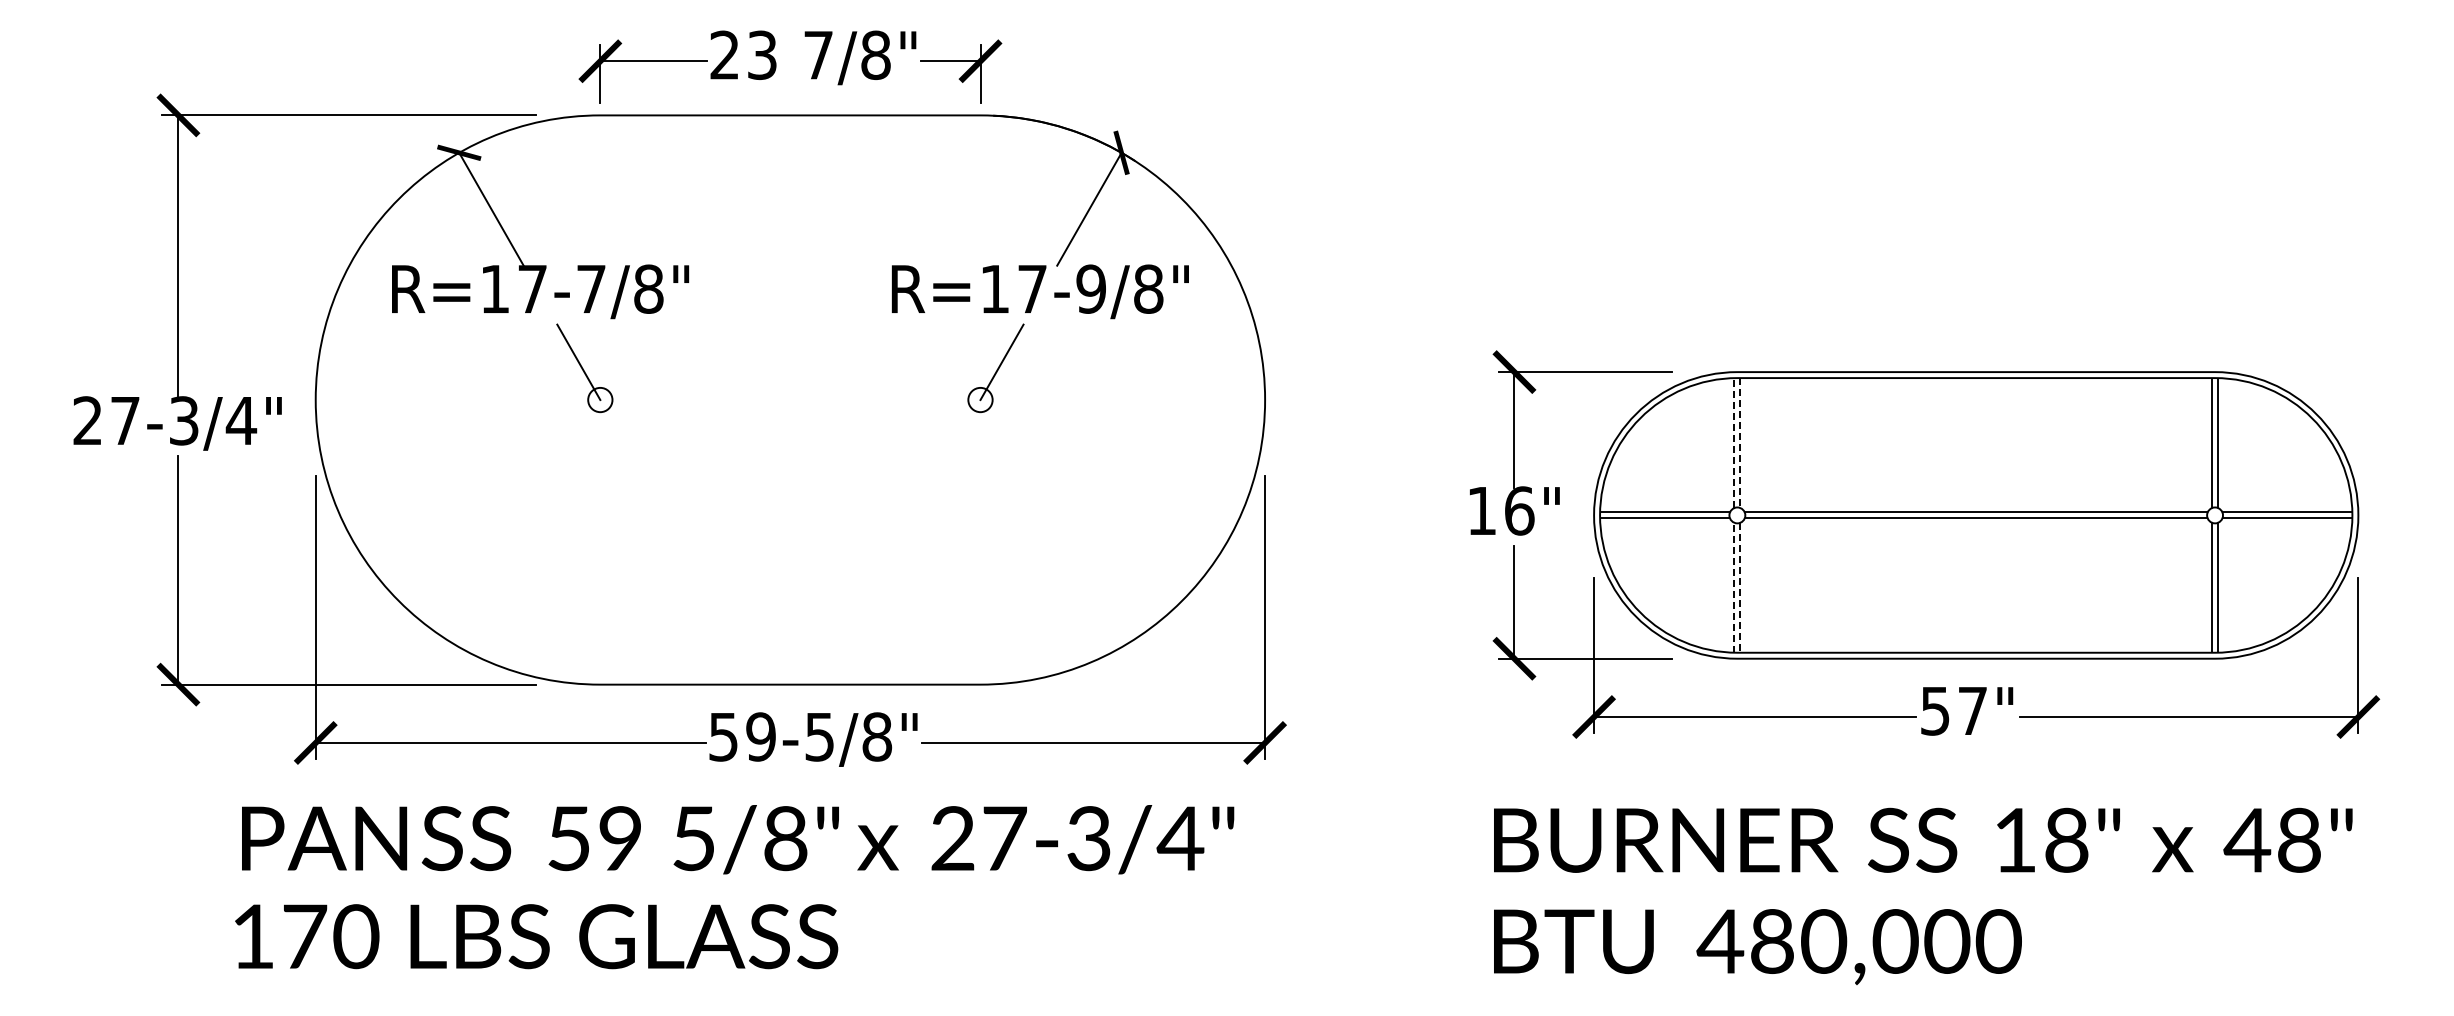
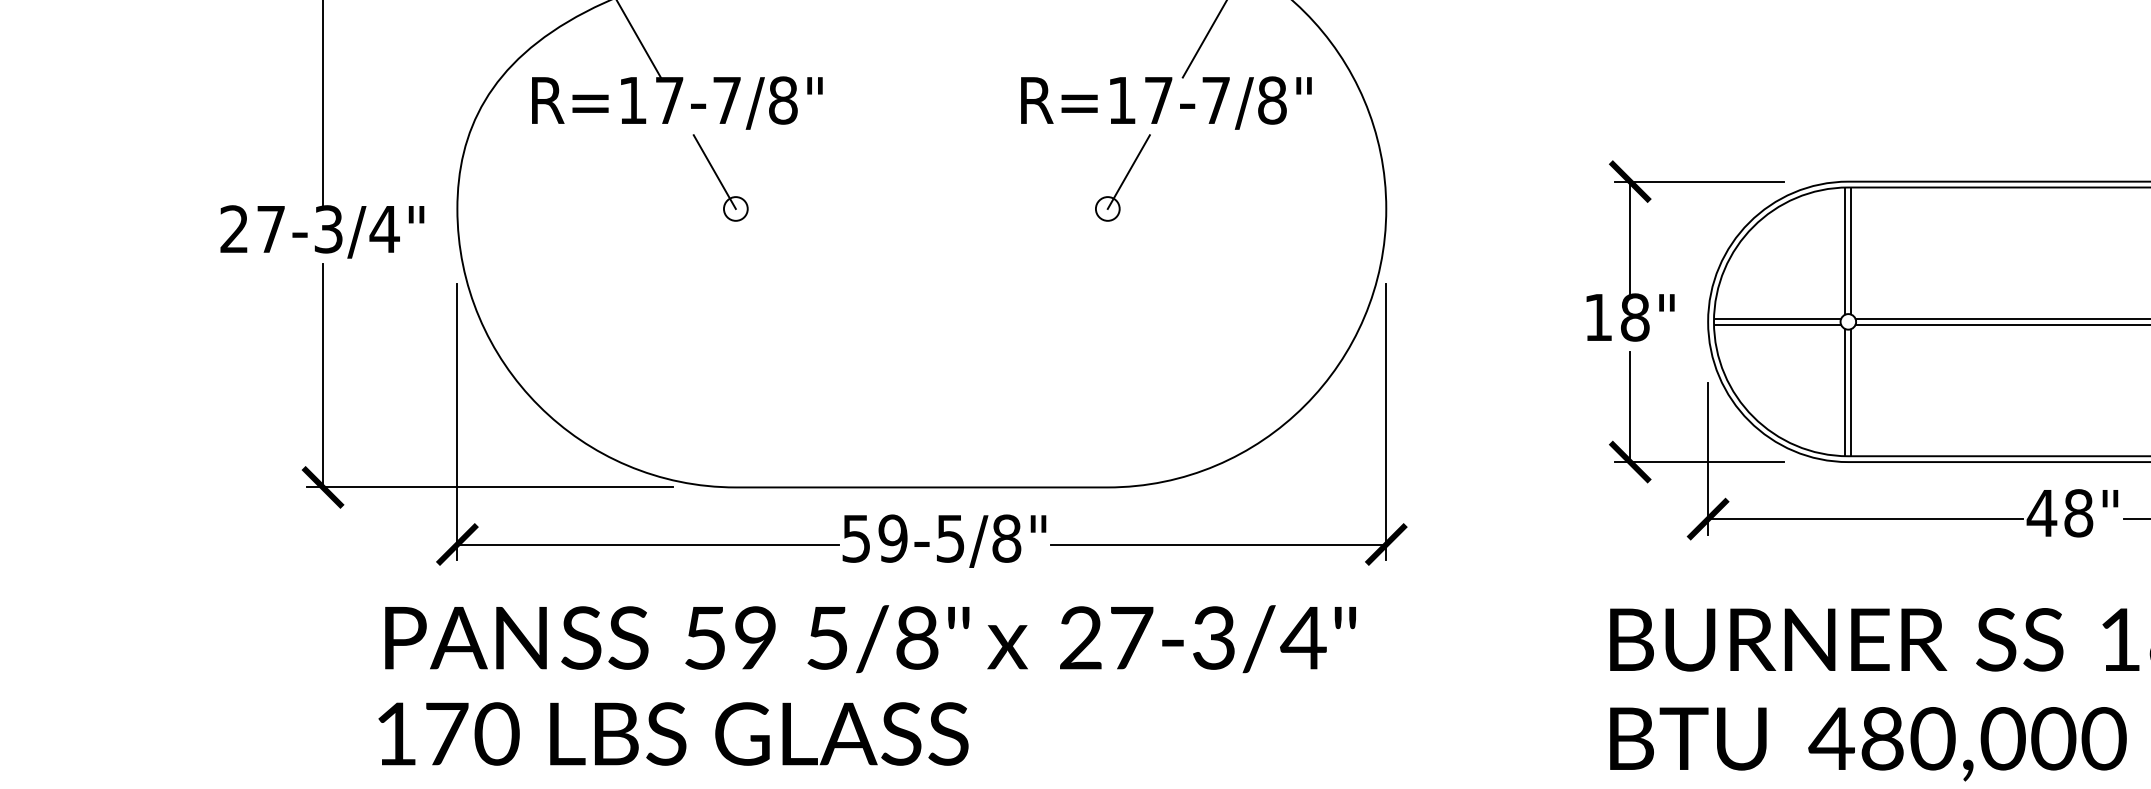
text: (1090, 288) -> (1215, 99), R=17-9/8" -> R=17-7/8"
line: (1734, 443) -> (1845, 251), dashed -> solid
line: (1740, 443) -> (1851, 251), dashed -> solid
text: (1519, 510) -> (1635, 317), 16" -> 18"
line: (1734, 587) -> (1845, 392), dashed -> solid
line: (1740, 587) -> (1851, 392), dashed -> solid
text: (1953, 710) -> (2059, 512), 57" -> 48"

